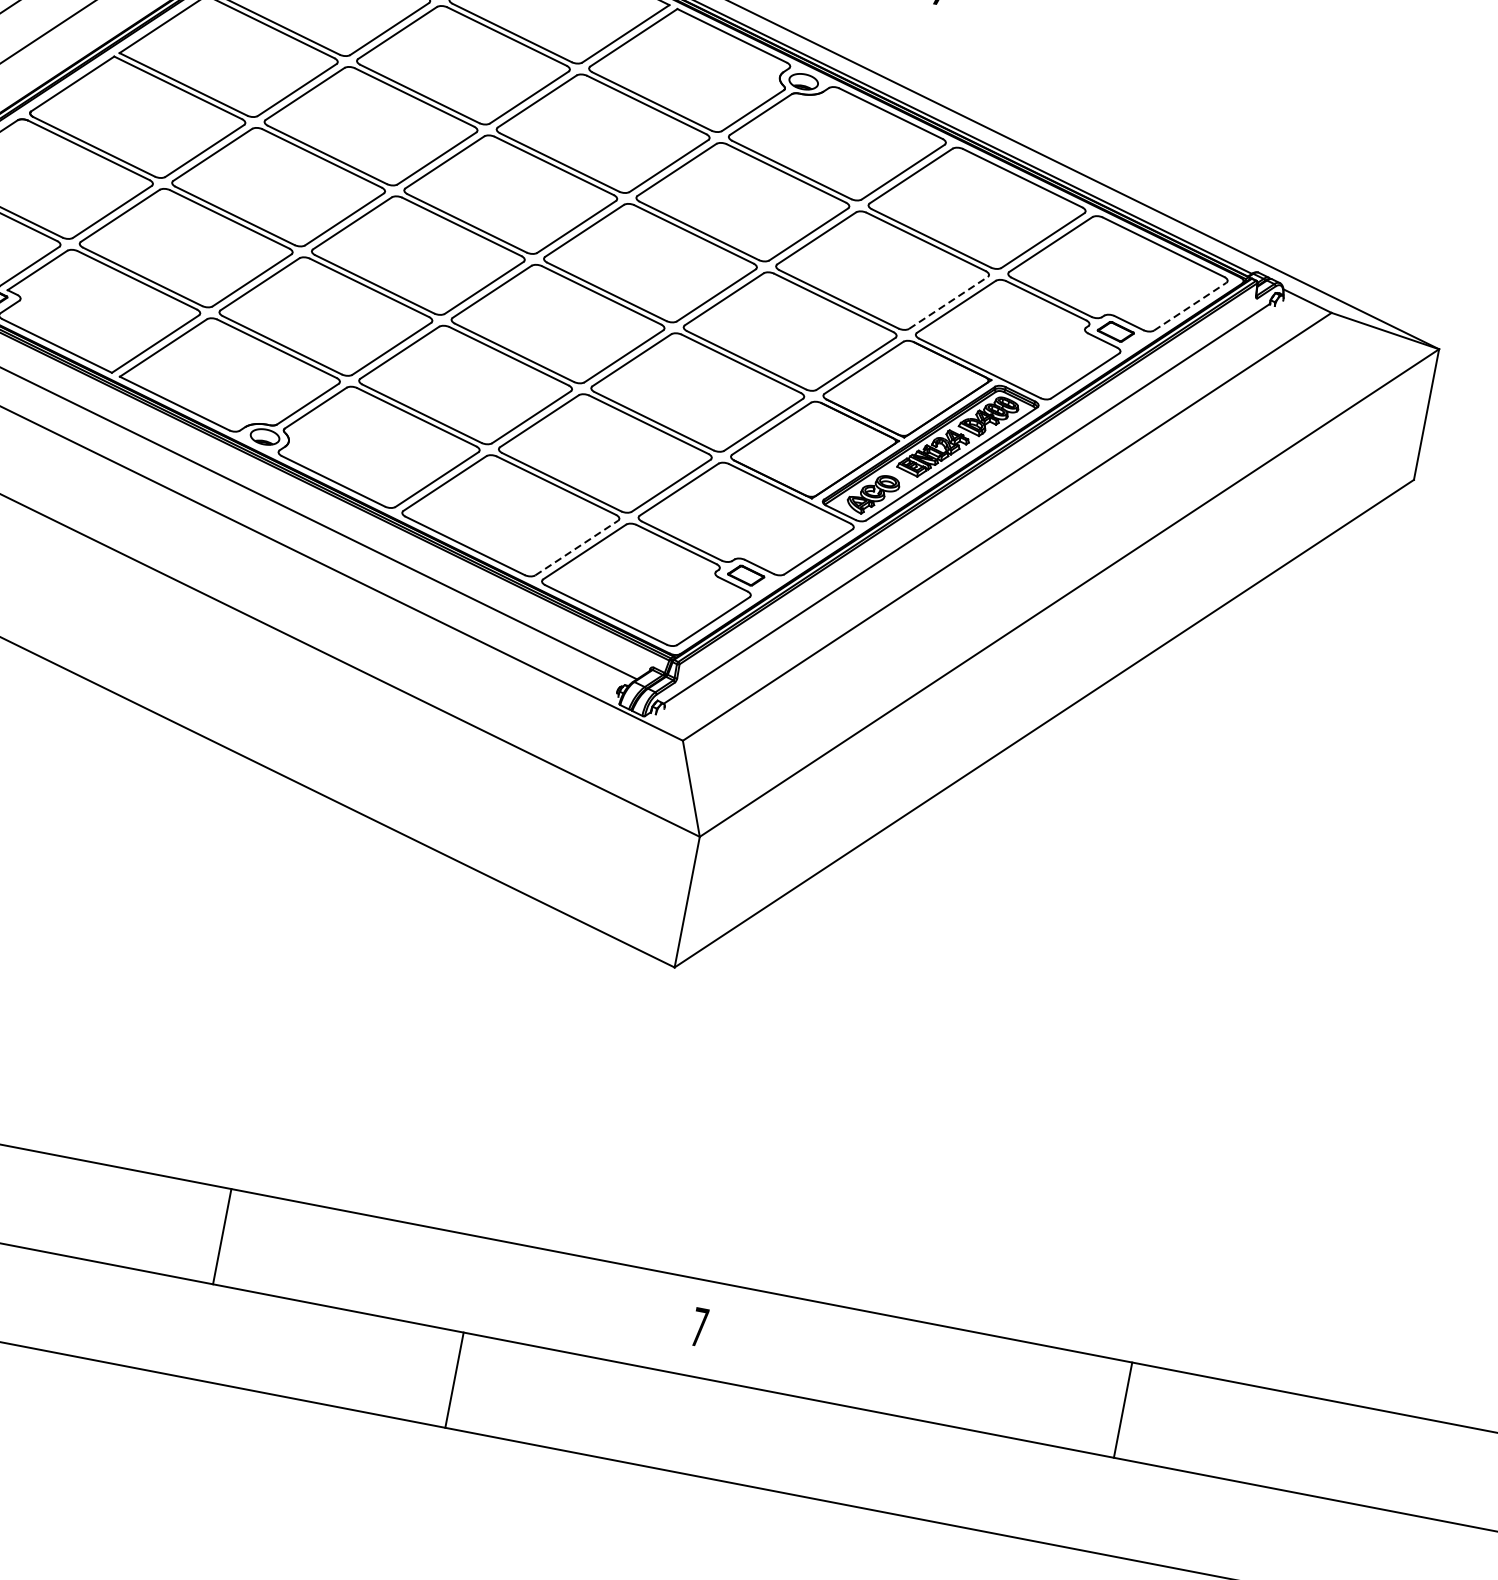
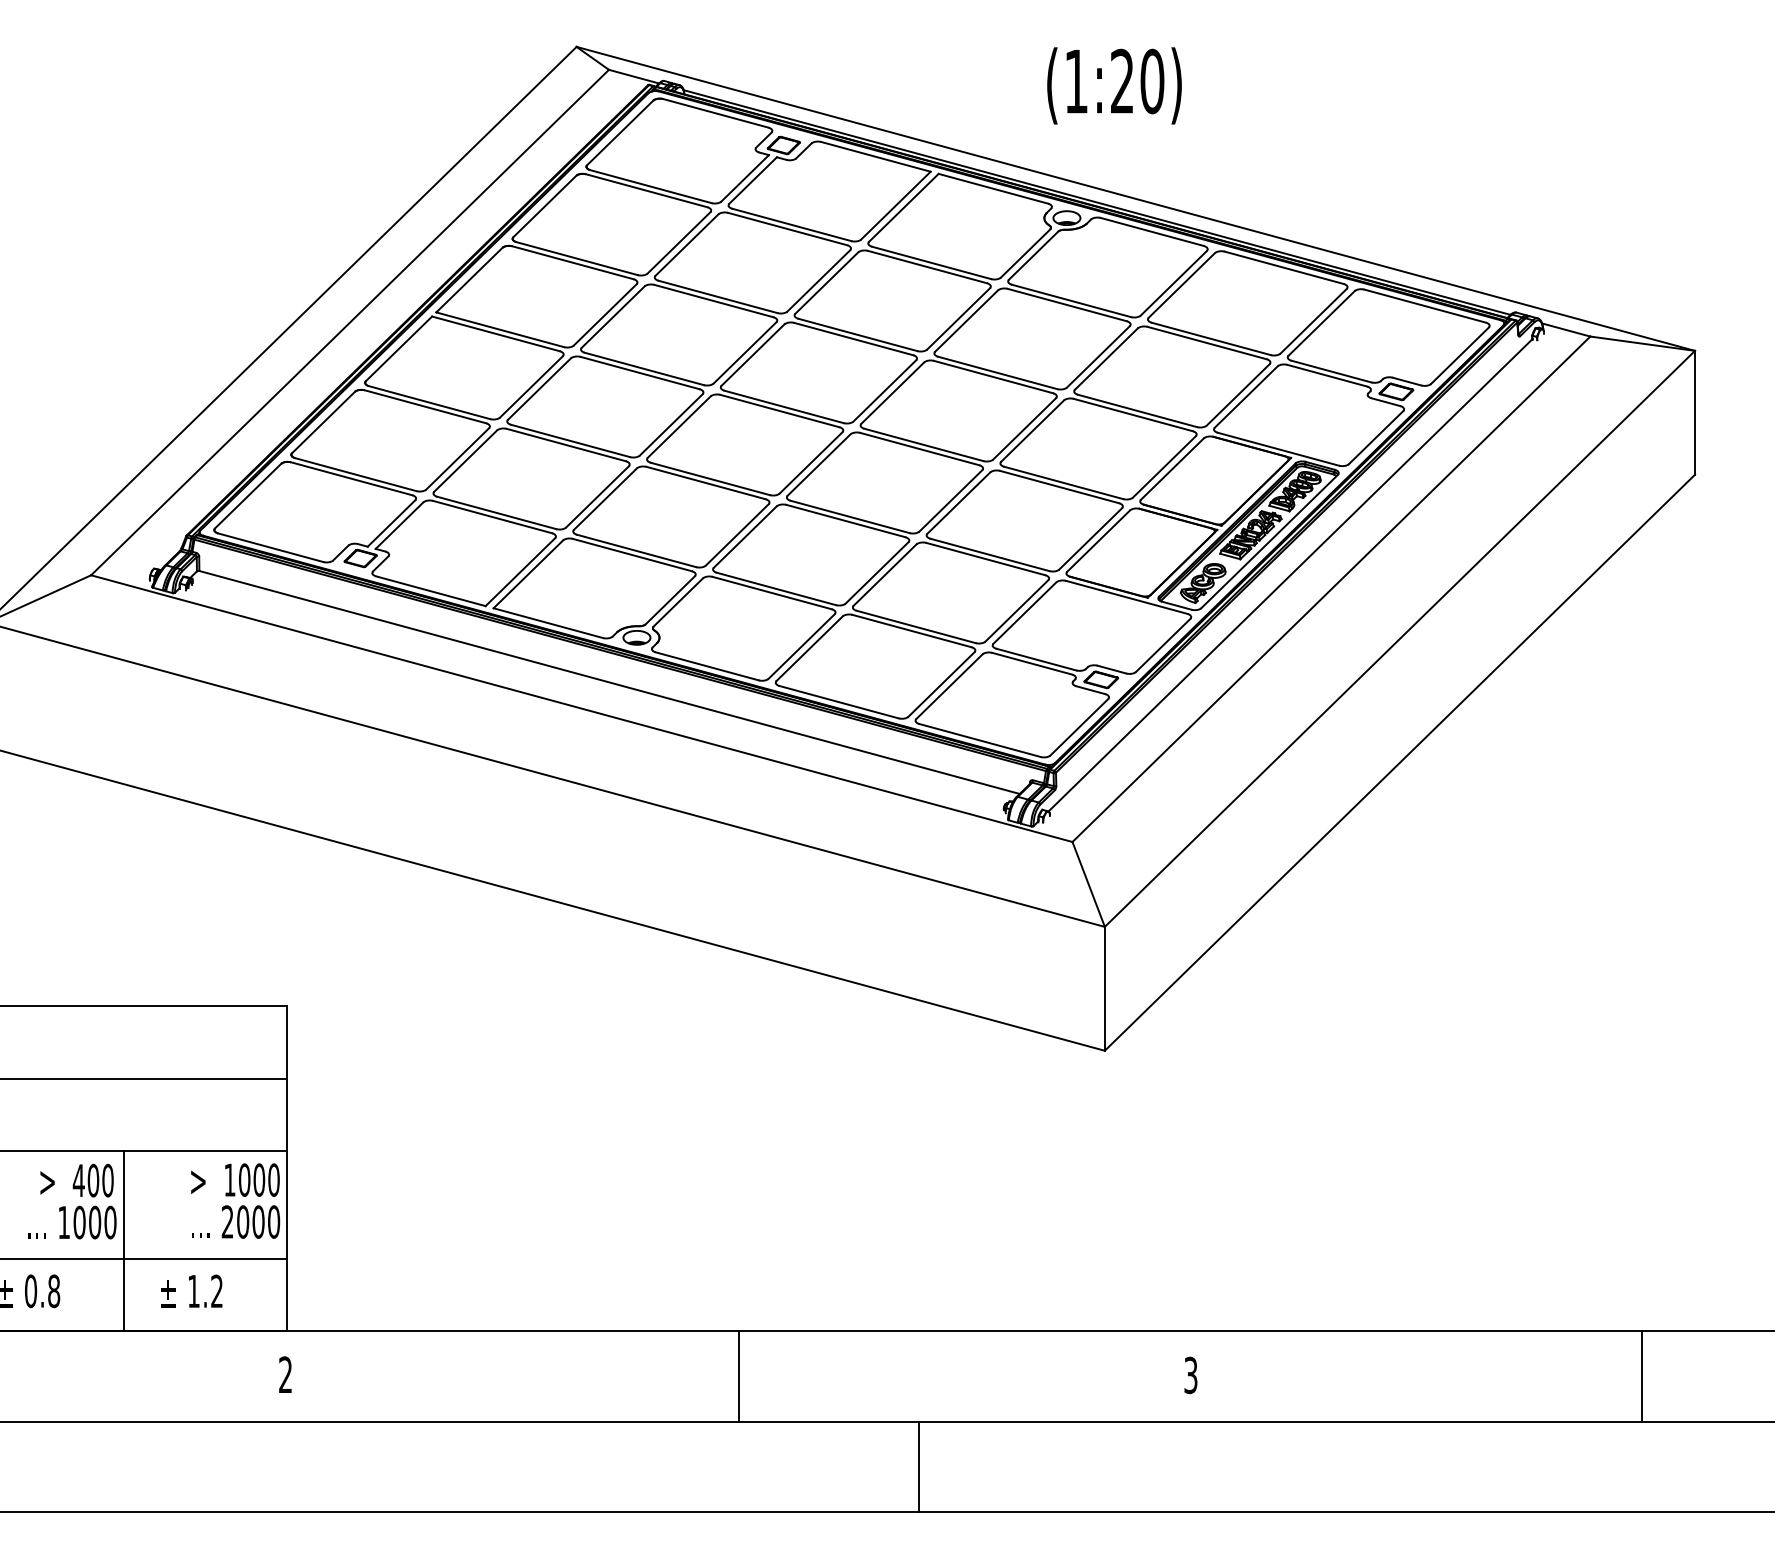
line: (948, 302) -> (1238, 394), dashed -> solid
line: (1190, 306) -> (1460, 355), dashed -> solid
line: (576, 548) -> (941, 684), dashed -> solid
text: (699, 1327) -> (1190, 1375), 7 -> 3
line: (454, 1379) -> (919, 1466), moved
line: (1122, 1409) -> (1641, 1376), moved

